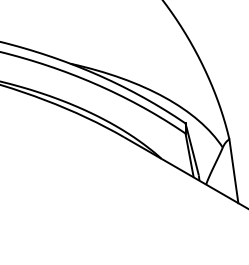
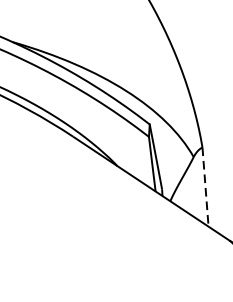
line: (233, 171) -> (205, 187), solid -> dashed

